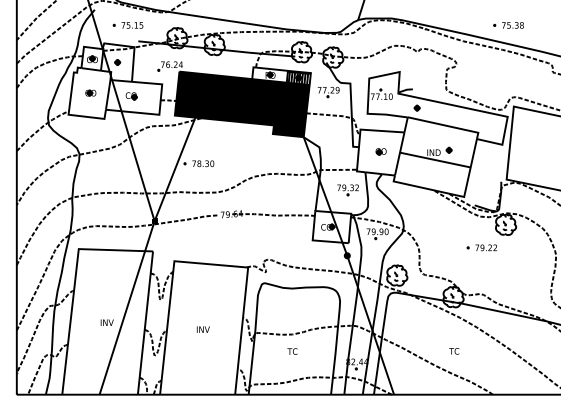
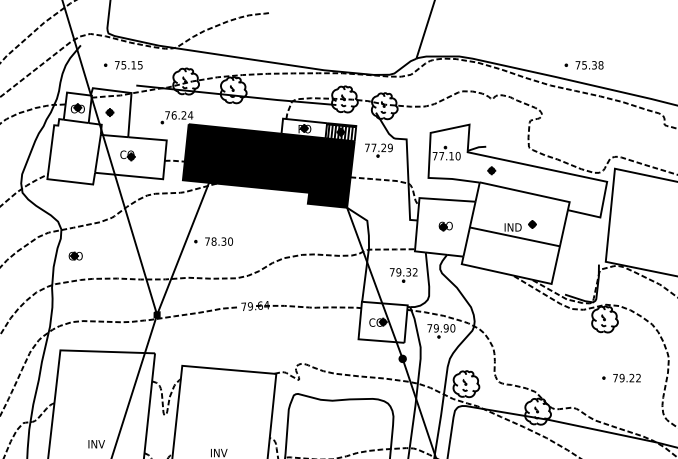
part: (508, 25) -> (583, 65), moved
part: (90, 92) -> (75, 255), moved
part: (481, 247) -> (620, 377), moved

